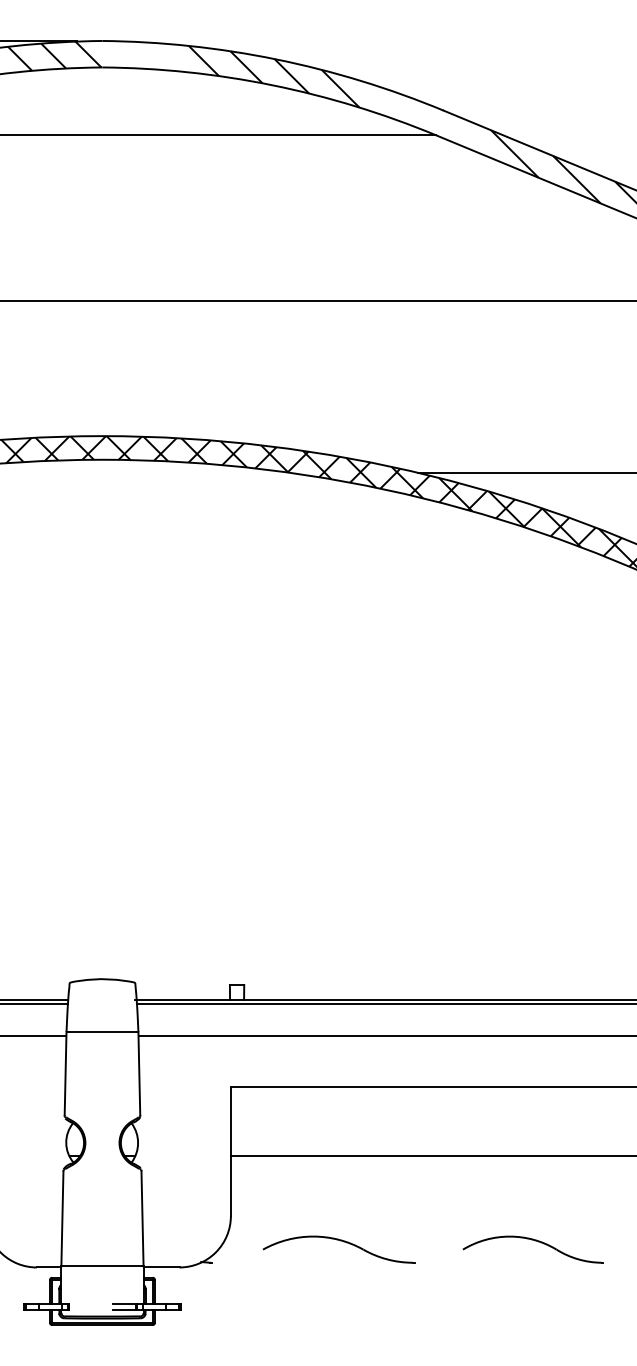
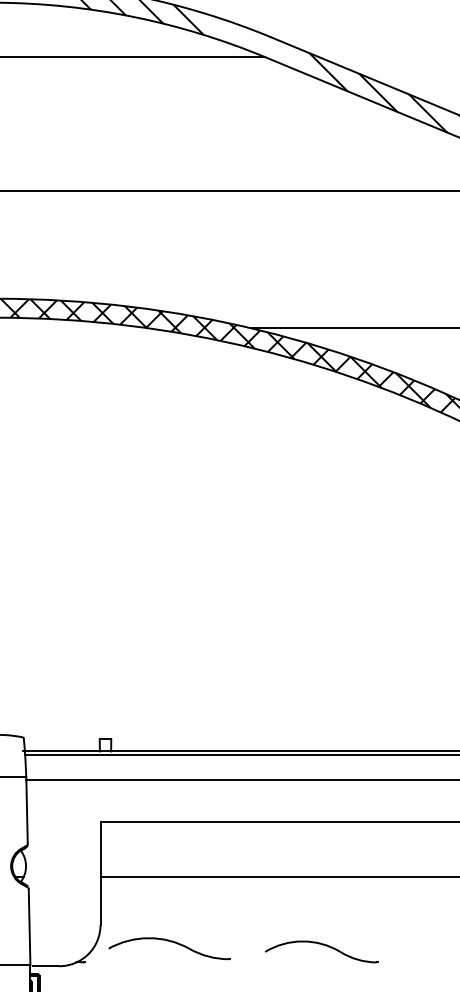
part: (340, 1241) -> (170, 942), moved
part: (535, 1241) -> (323, 945), moved

